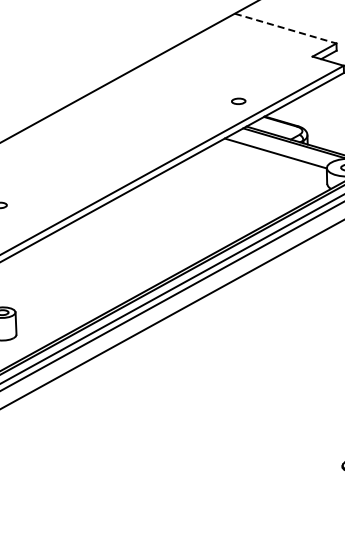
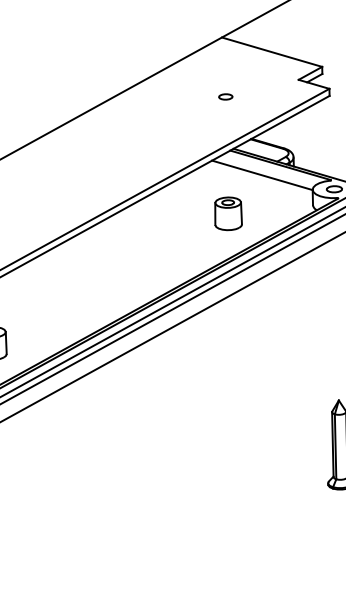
line: (286, 28) -> (272, 52), dashed -> solid
part: (238, 100) -> (225, 96), moved
part: (241, 192) -> (228, 213), added

